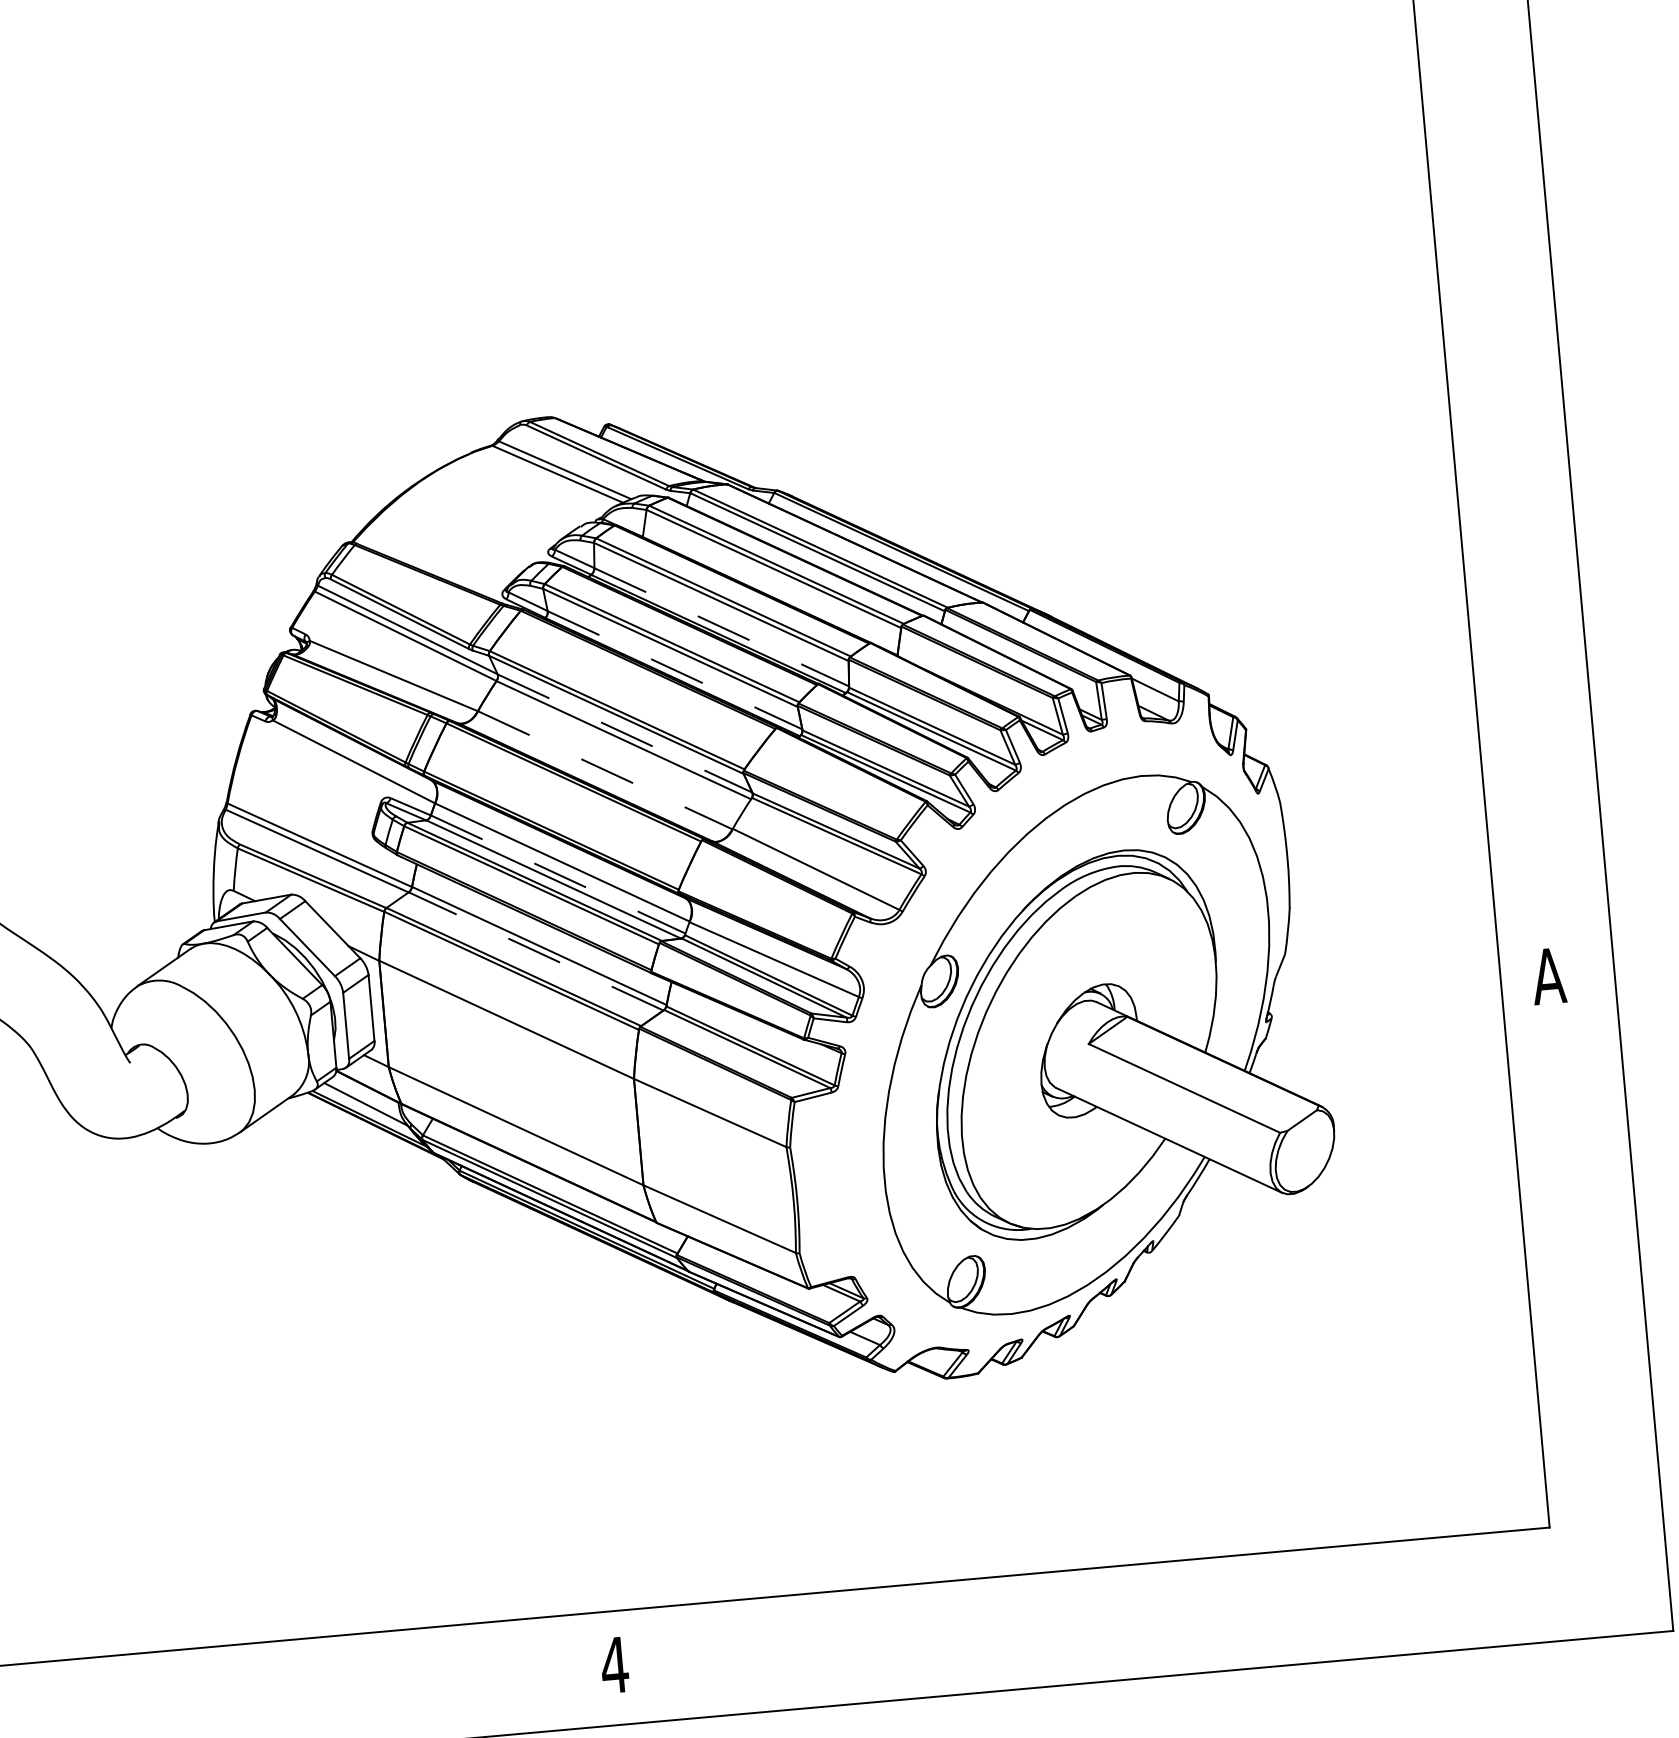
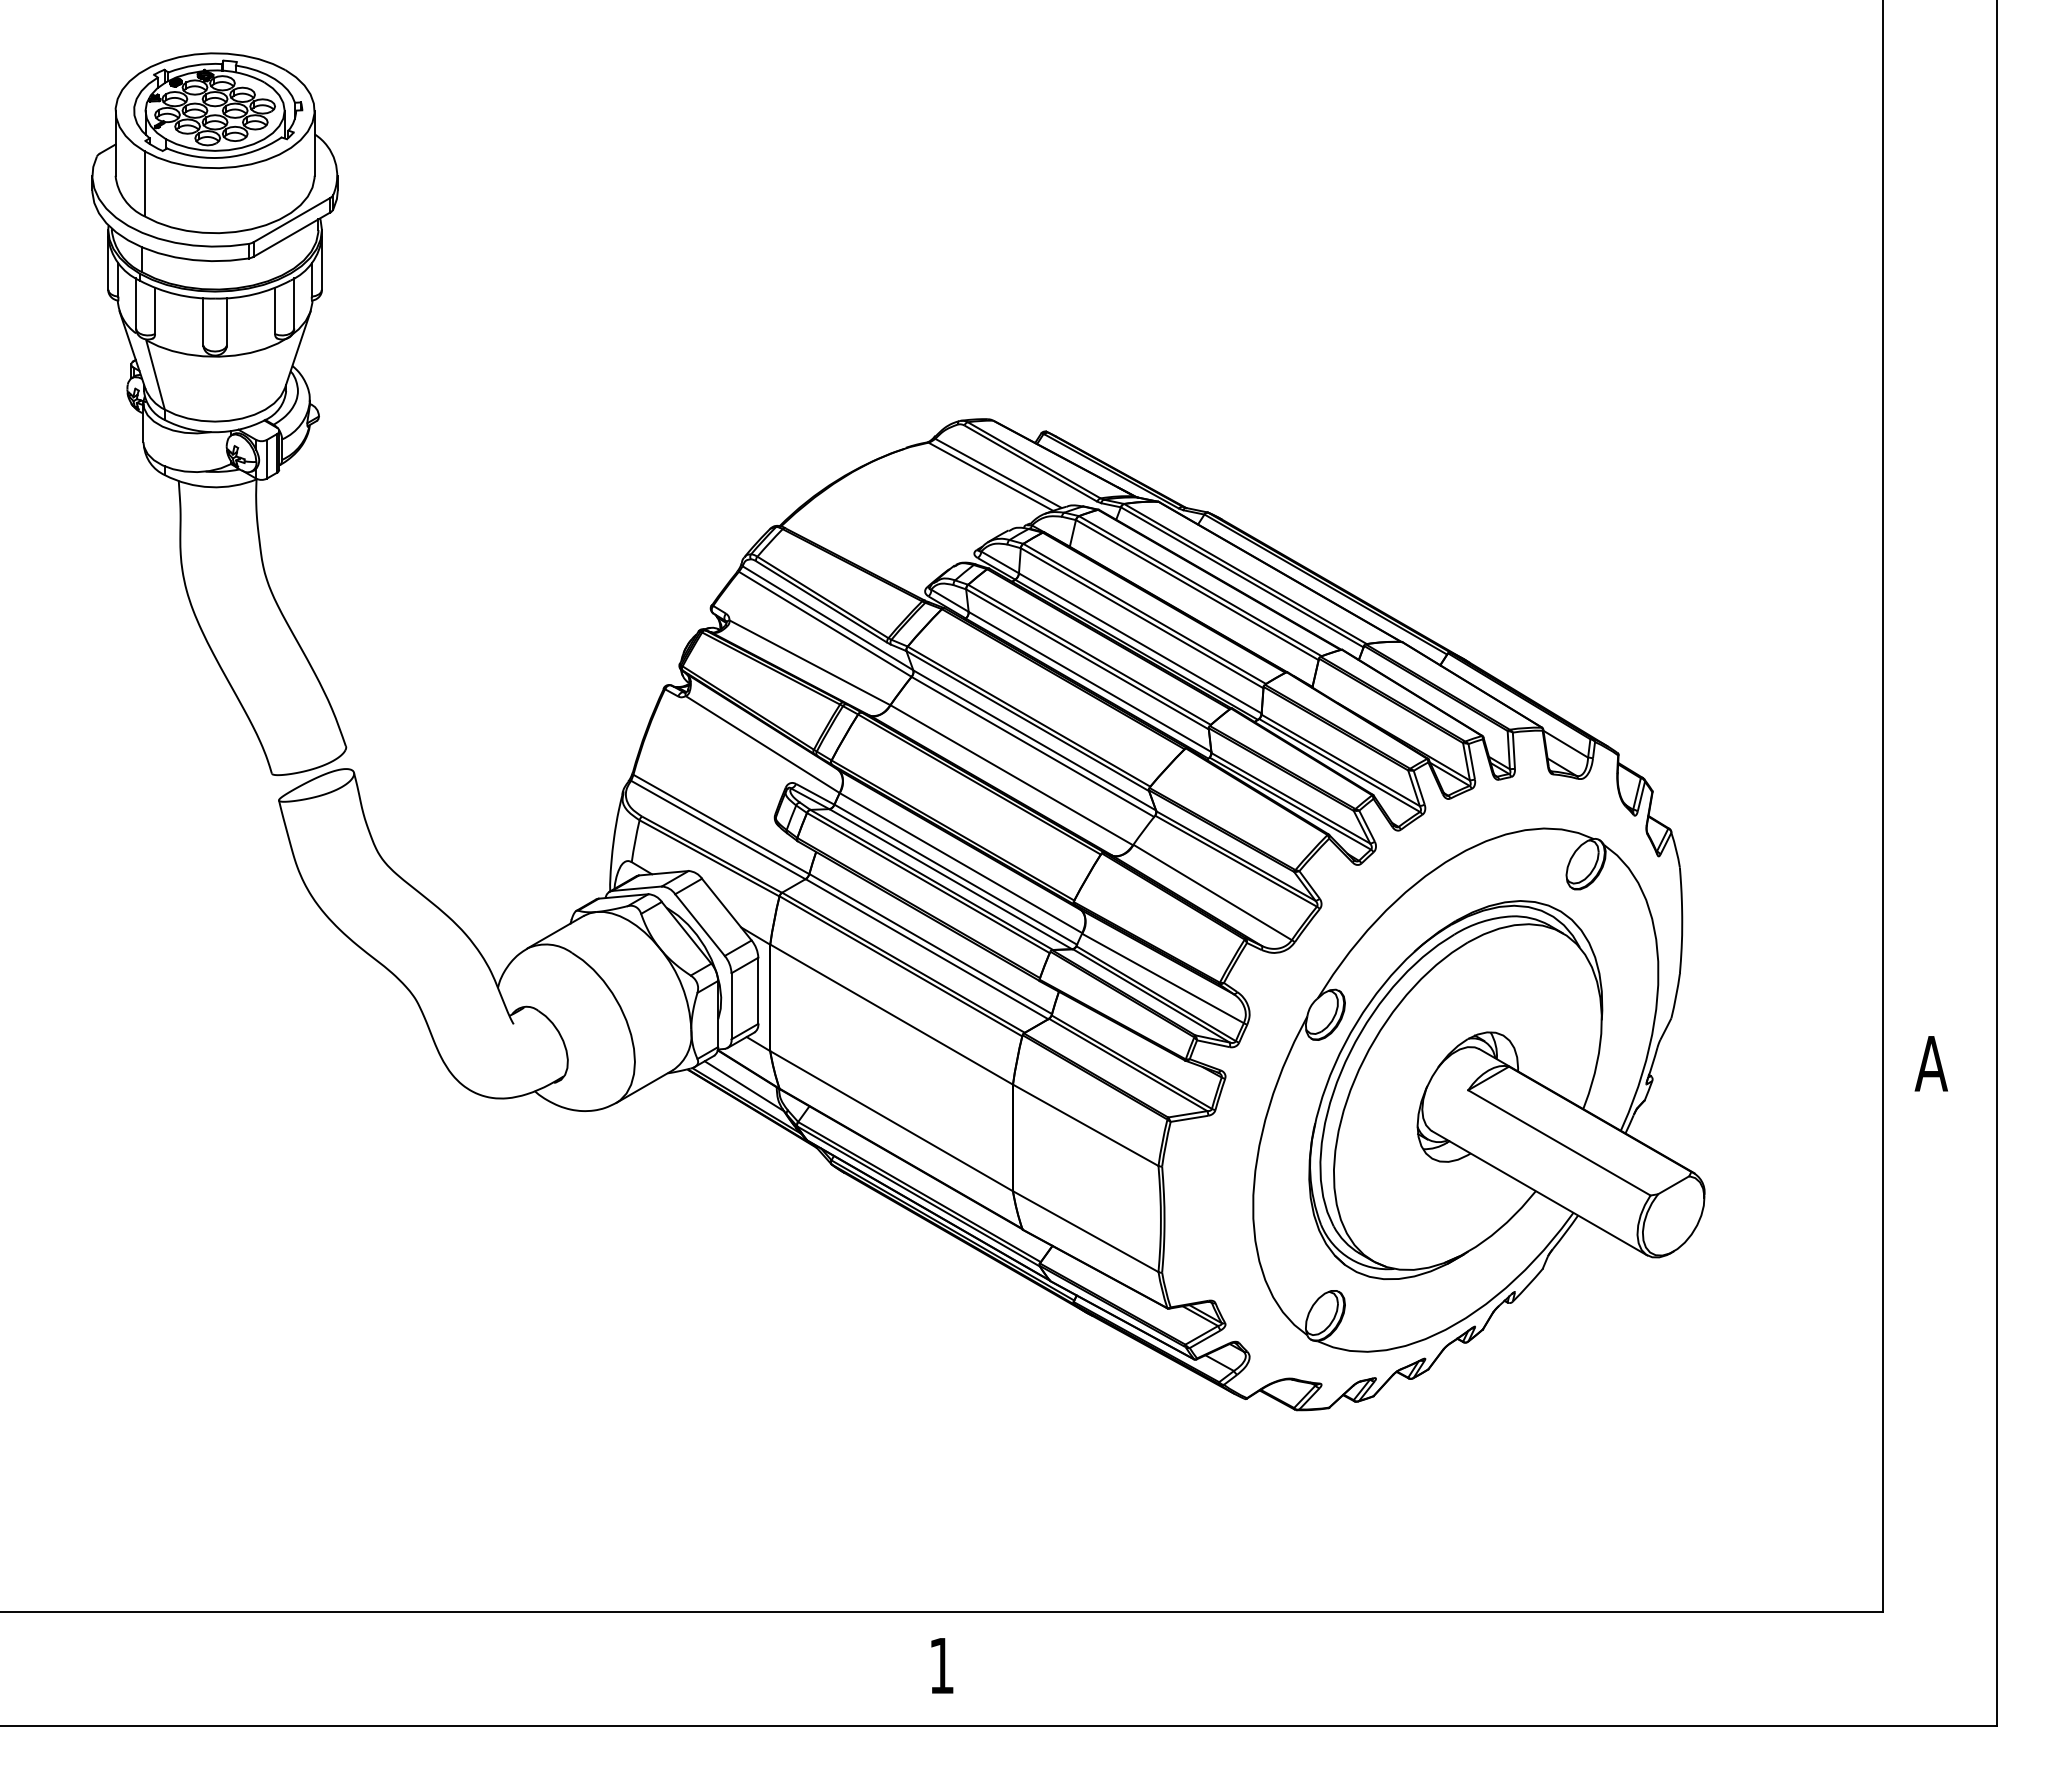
line: (721, 627) -> (1140, 643), dashed -> solid
line: (675, 670) -> (1090, 682), dashed -> solid
line: (625, 733) -> (1035, 740), dashed -> solid
line: (605, 770) -> (1012, 775), dashed -> solid
line: (558, 874) -> (956, 874), dashed -> solid
line: (535, 950) -> (926, 948), dashed -> solid
text: (614, 1664) -> (941, 1665), 4 -> 1

